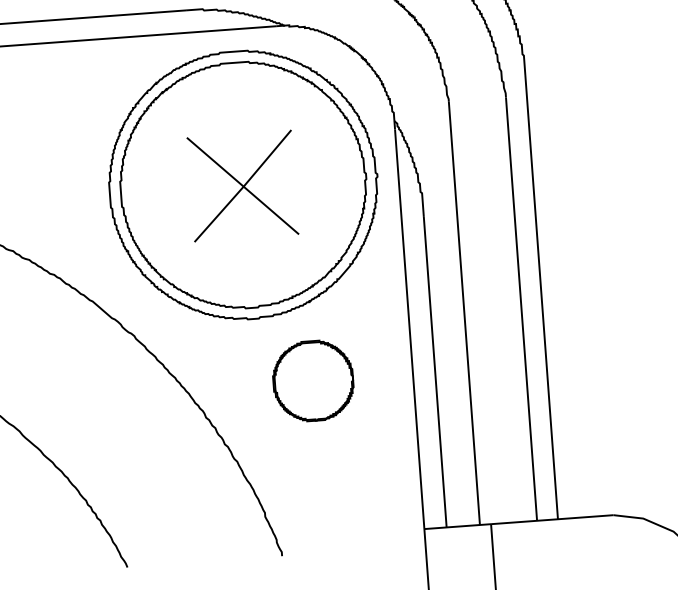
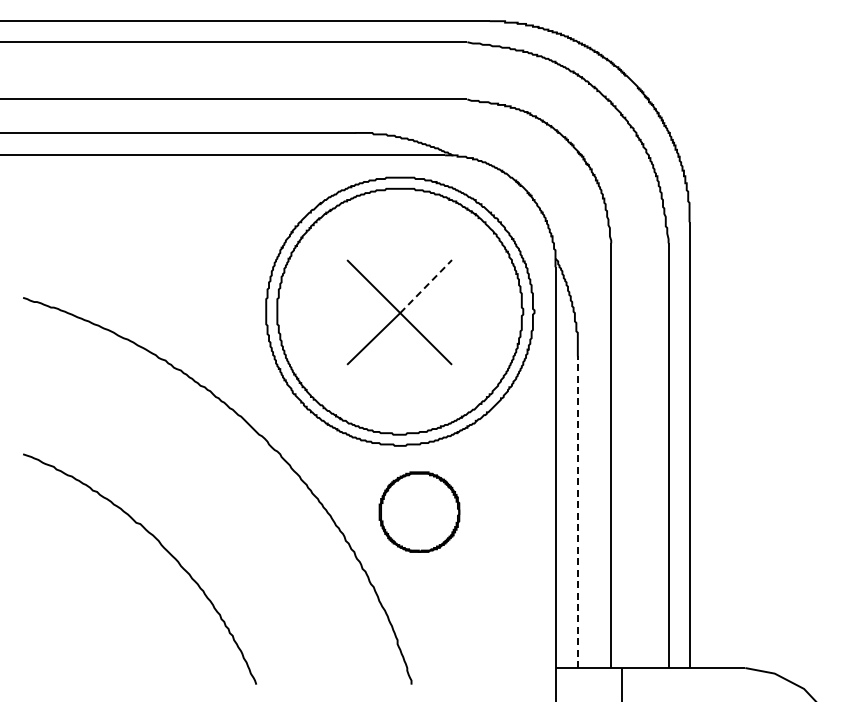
line: (267, 158) -> (426, 286), solid -> dashed
line: (434, 372) -> (577, 512), solid -> dashed
part: (313, 380) -> (419, 511), moved

